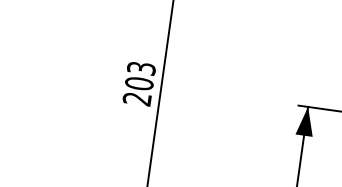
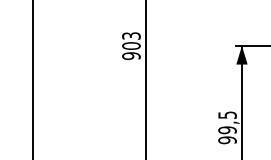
text: (137, 99) -> (131, 56), 203 -> 903

